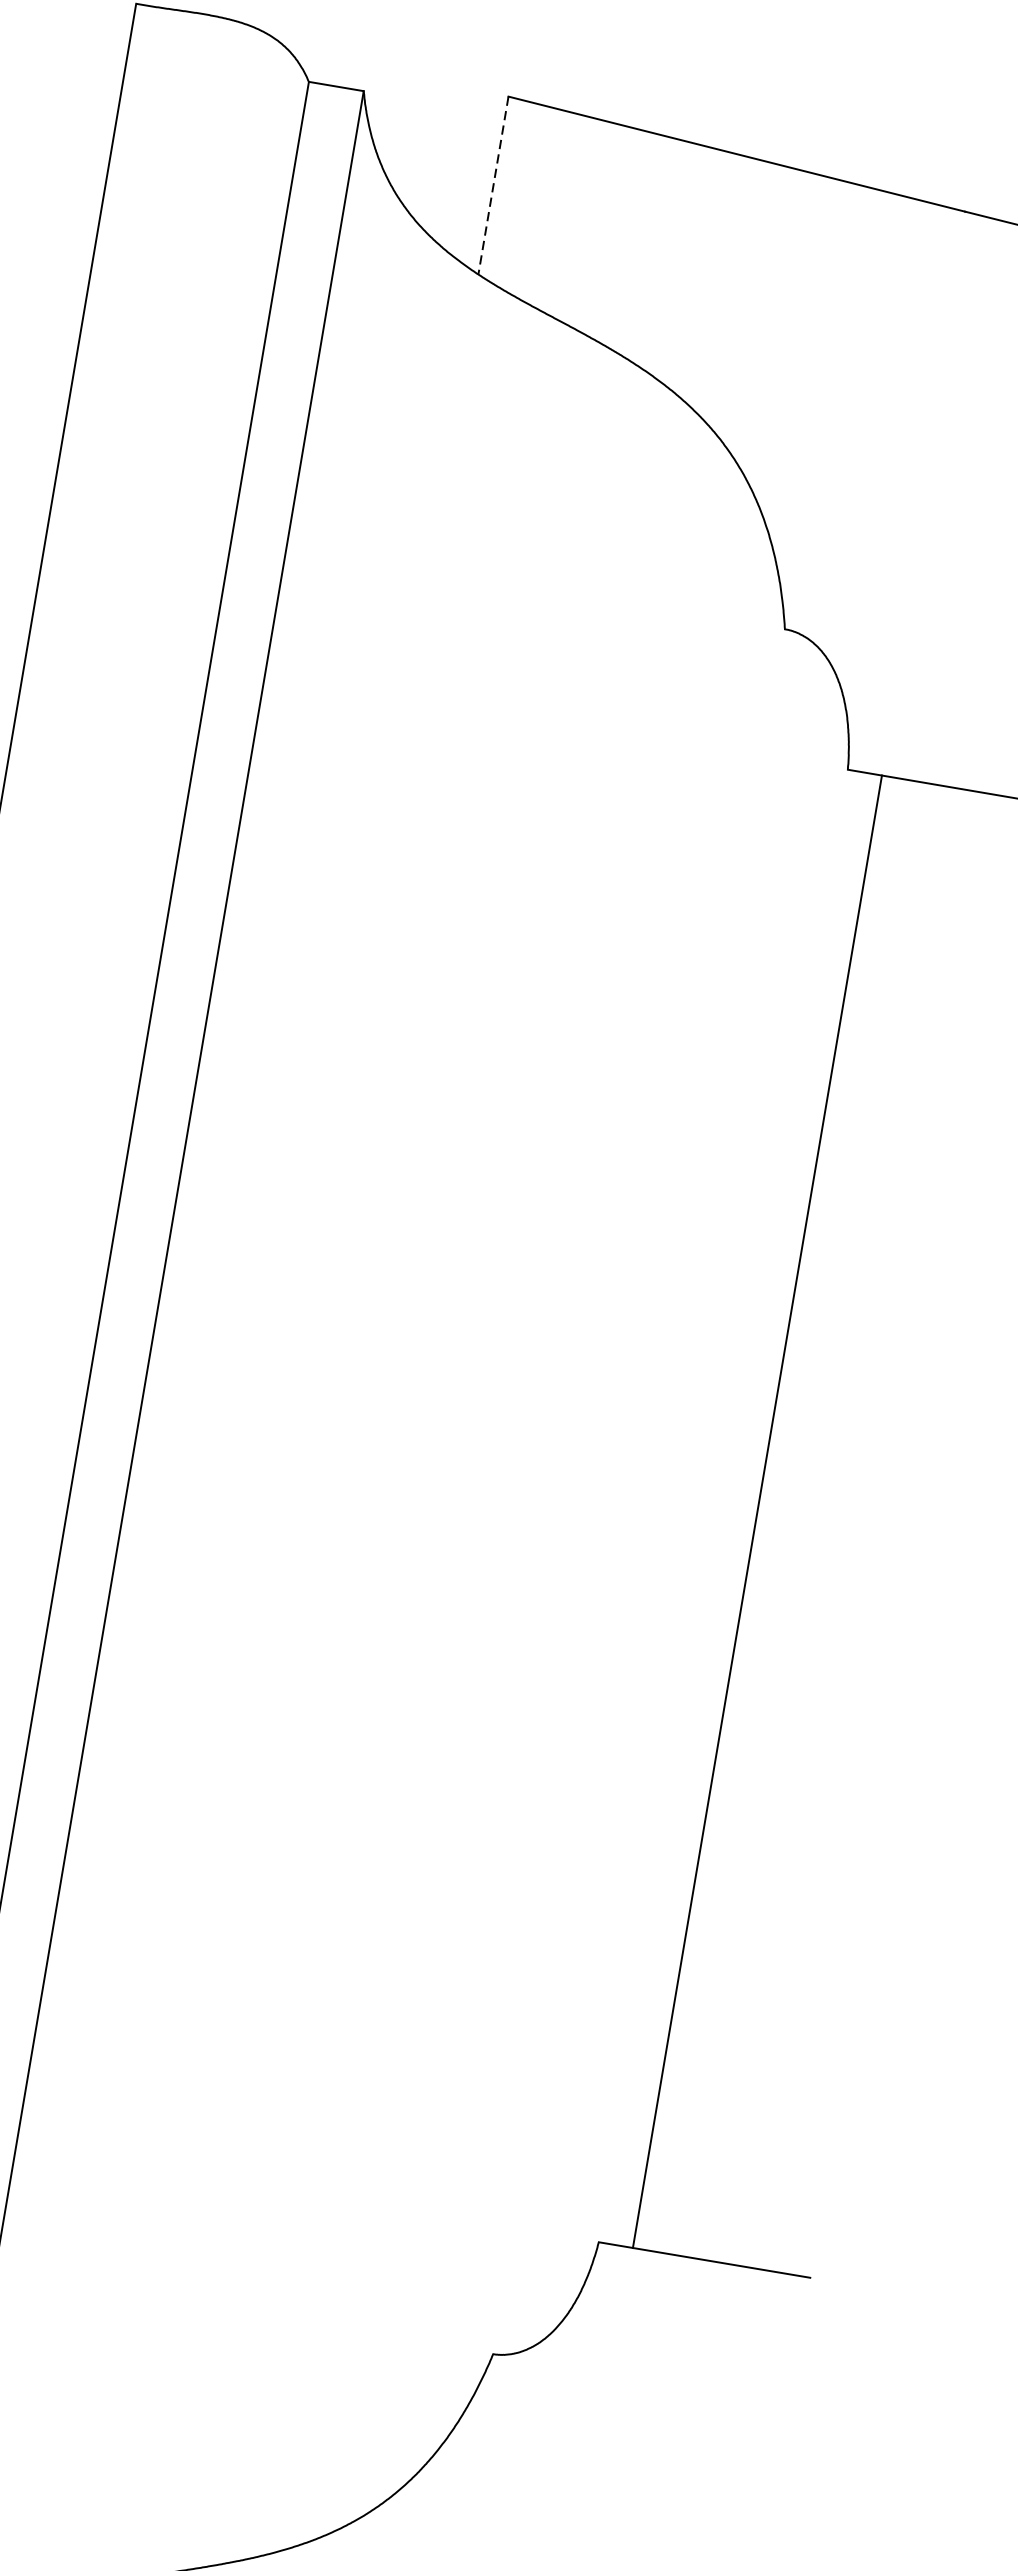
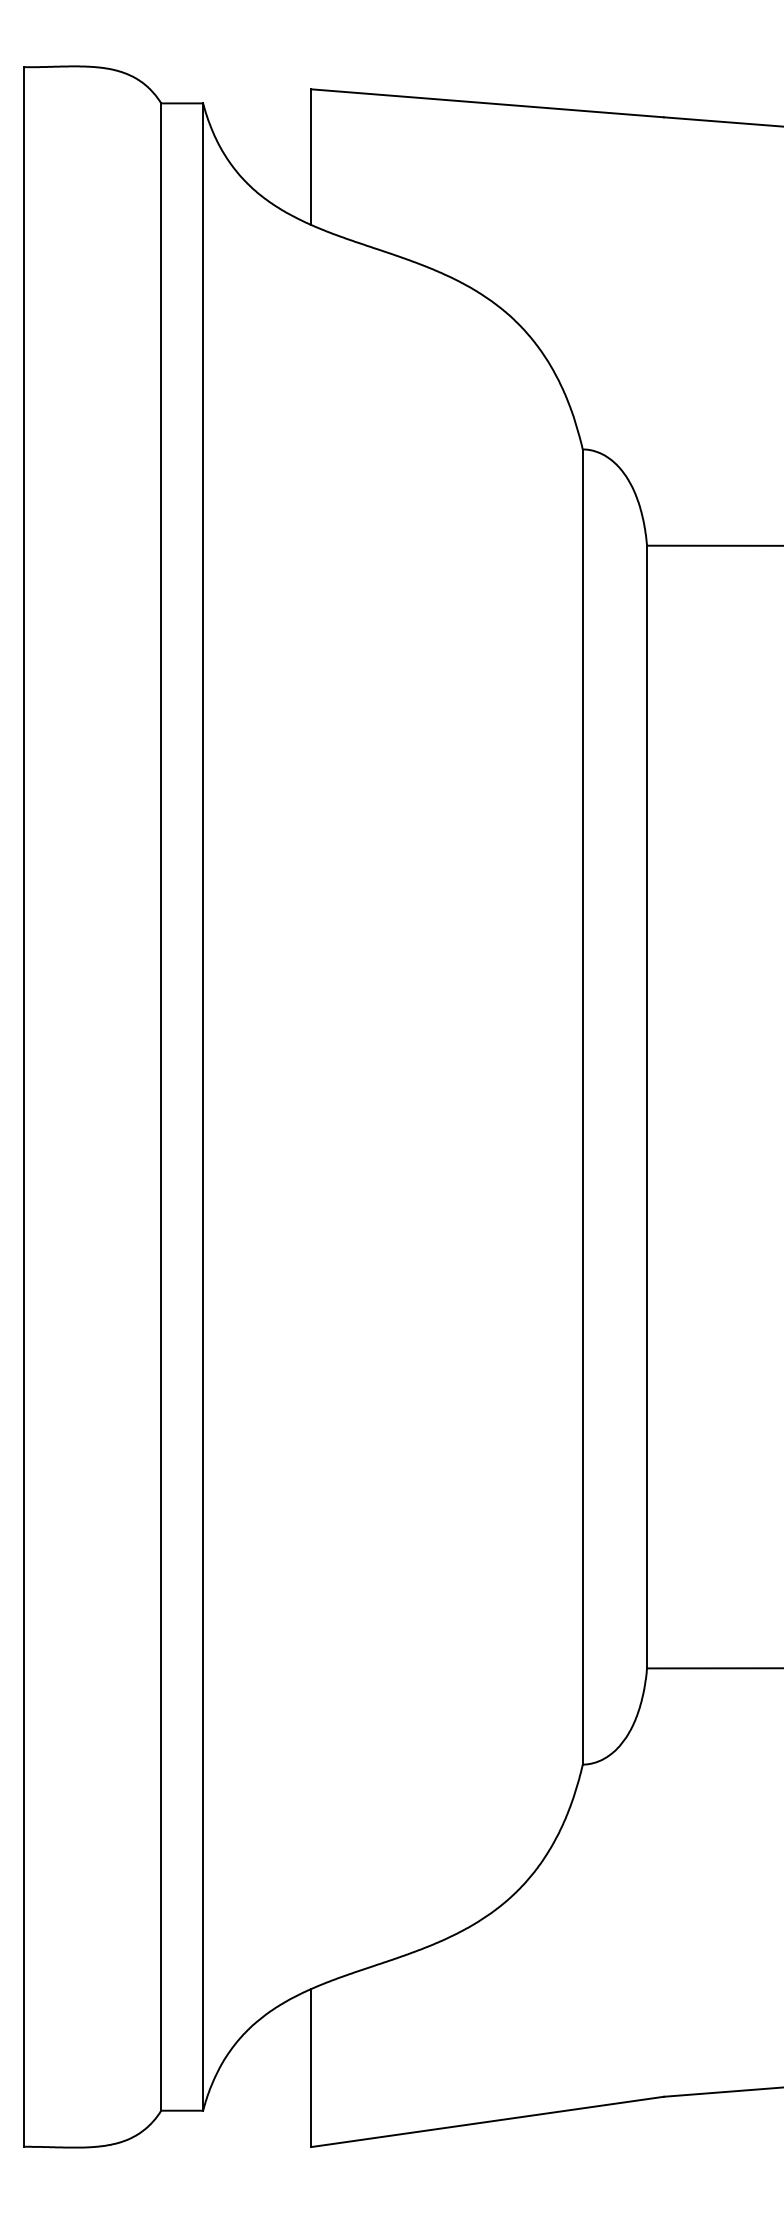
line: (493, 186) -> (311, 157), dashed -> solid
line: (638, 1490) -> (582, 1106), added
line: (758, 1511) -> (647, 1106), moved

